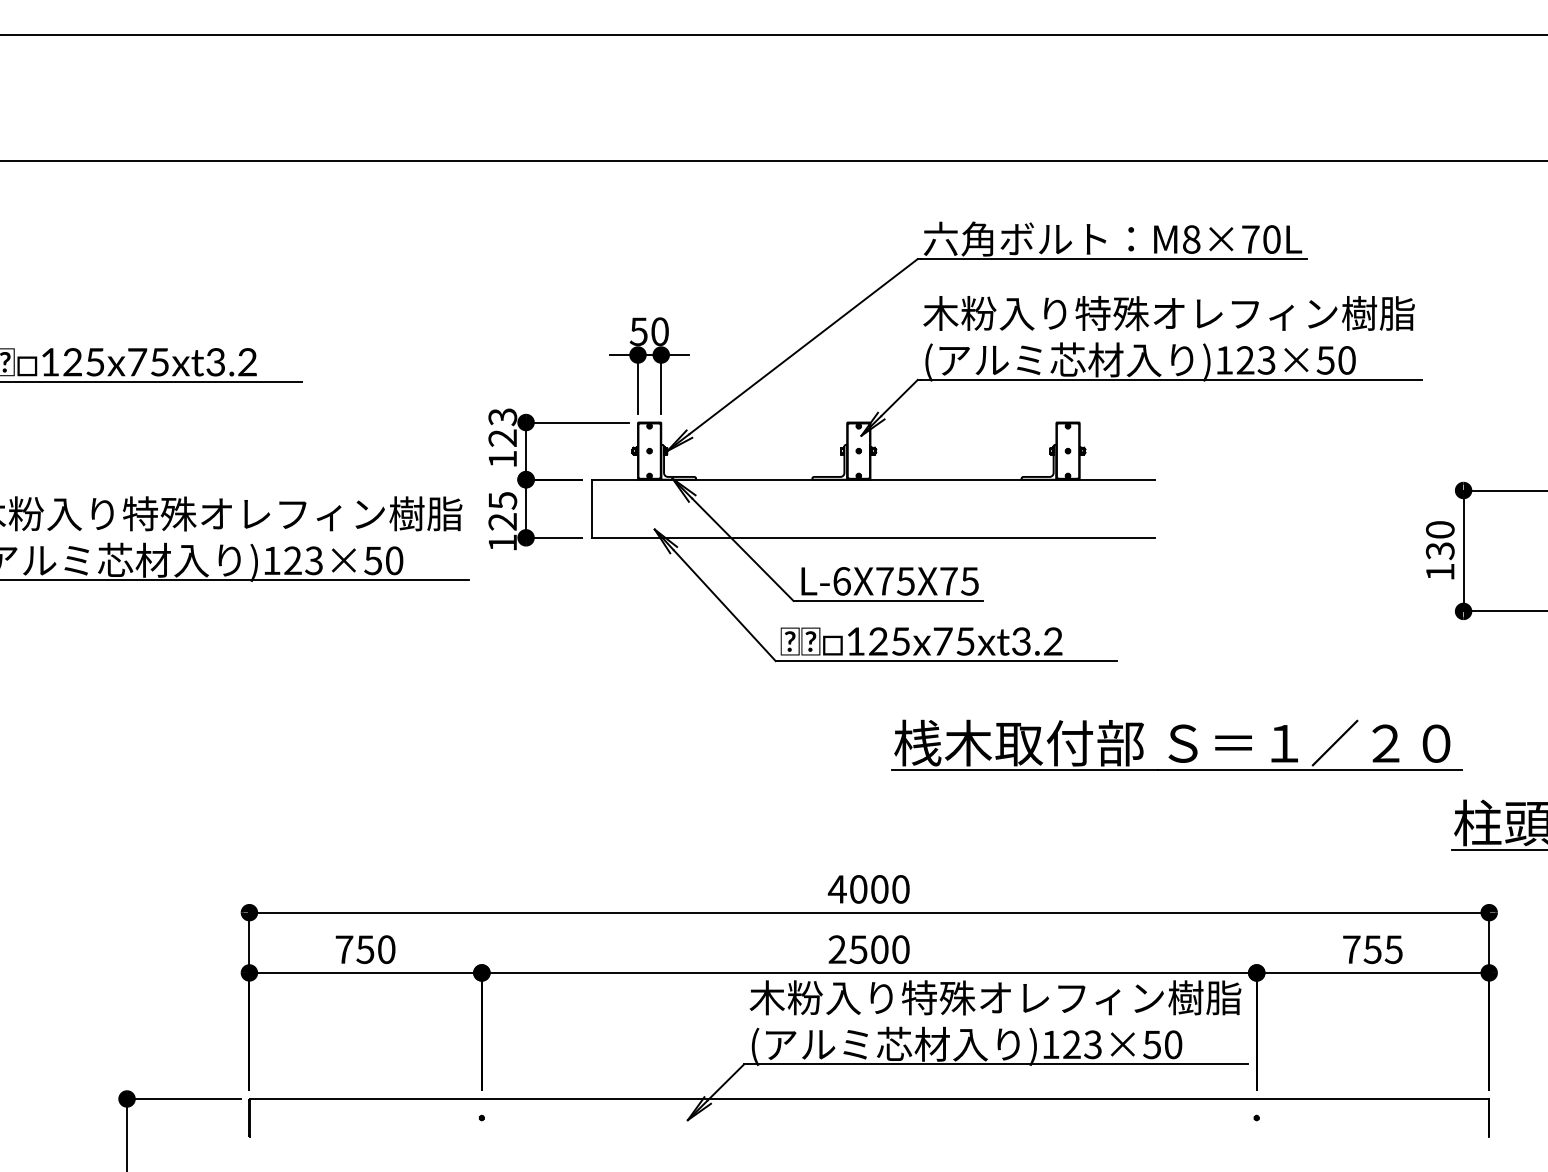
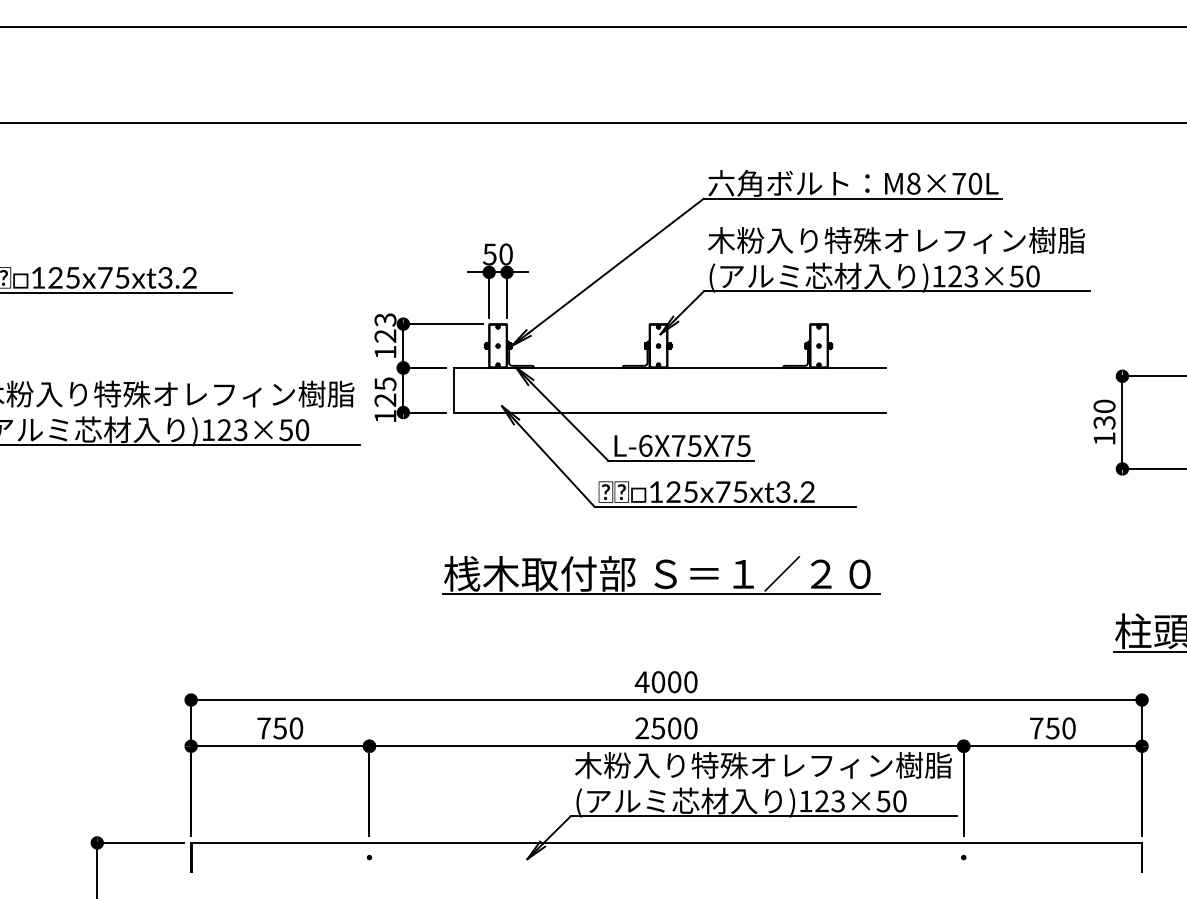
part: (1176, 744) -> (660, 574), moved
text: (1393, 949) -> (1068, 728), 755 -> 750

